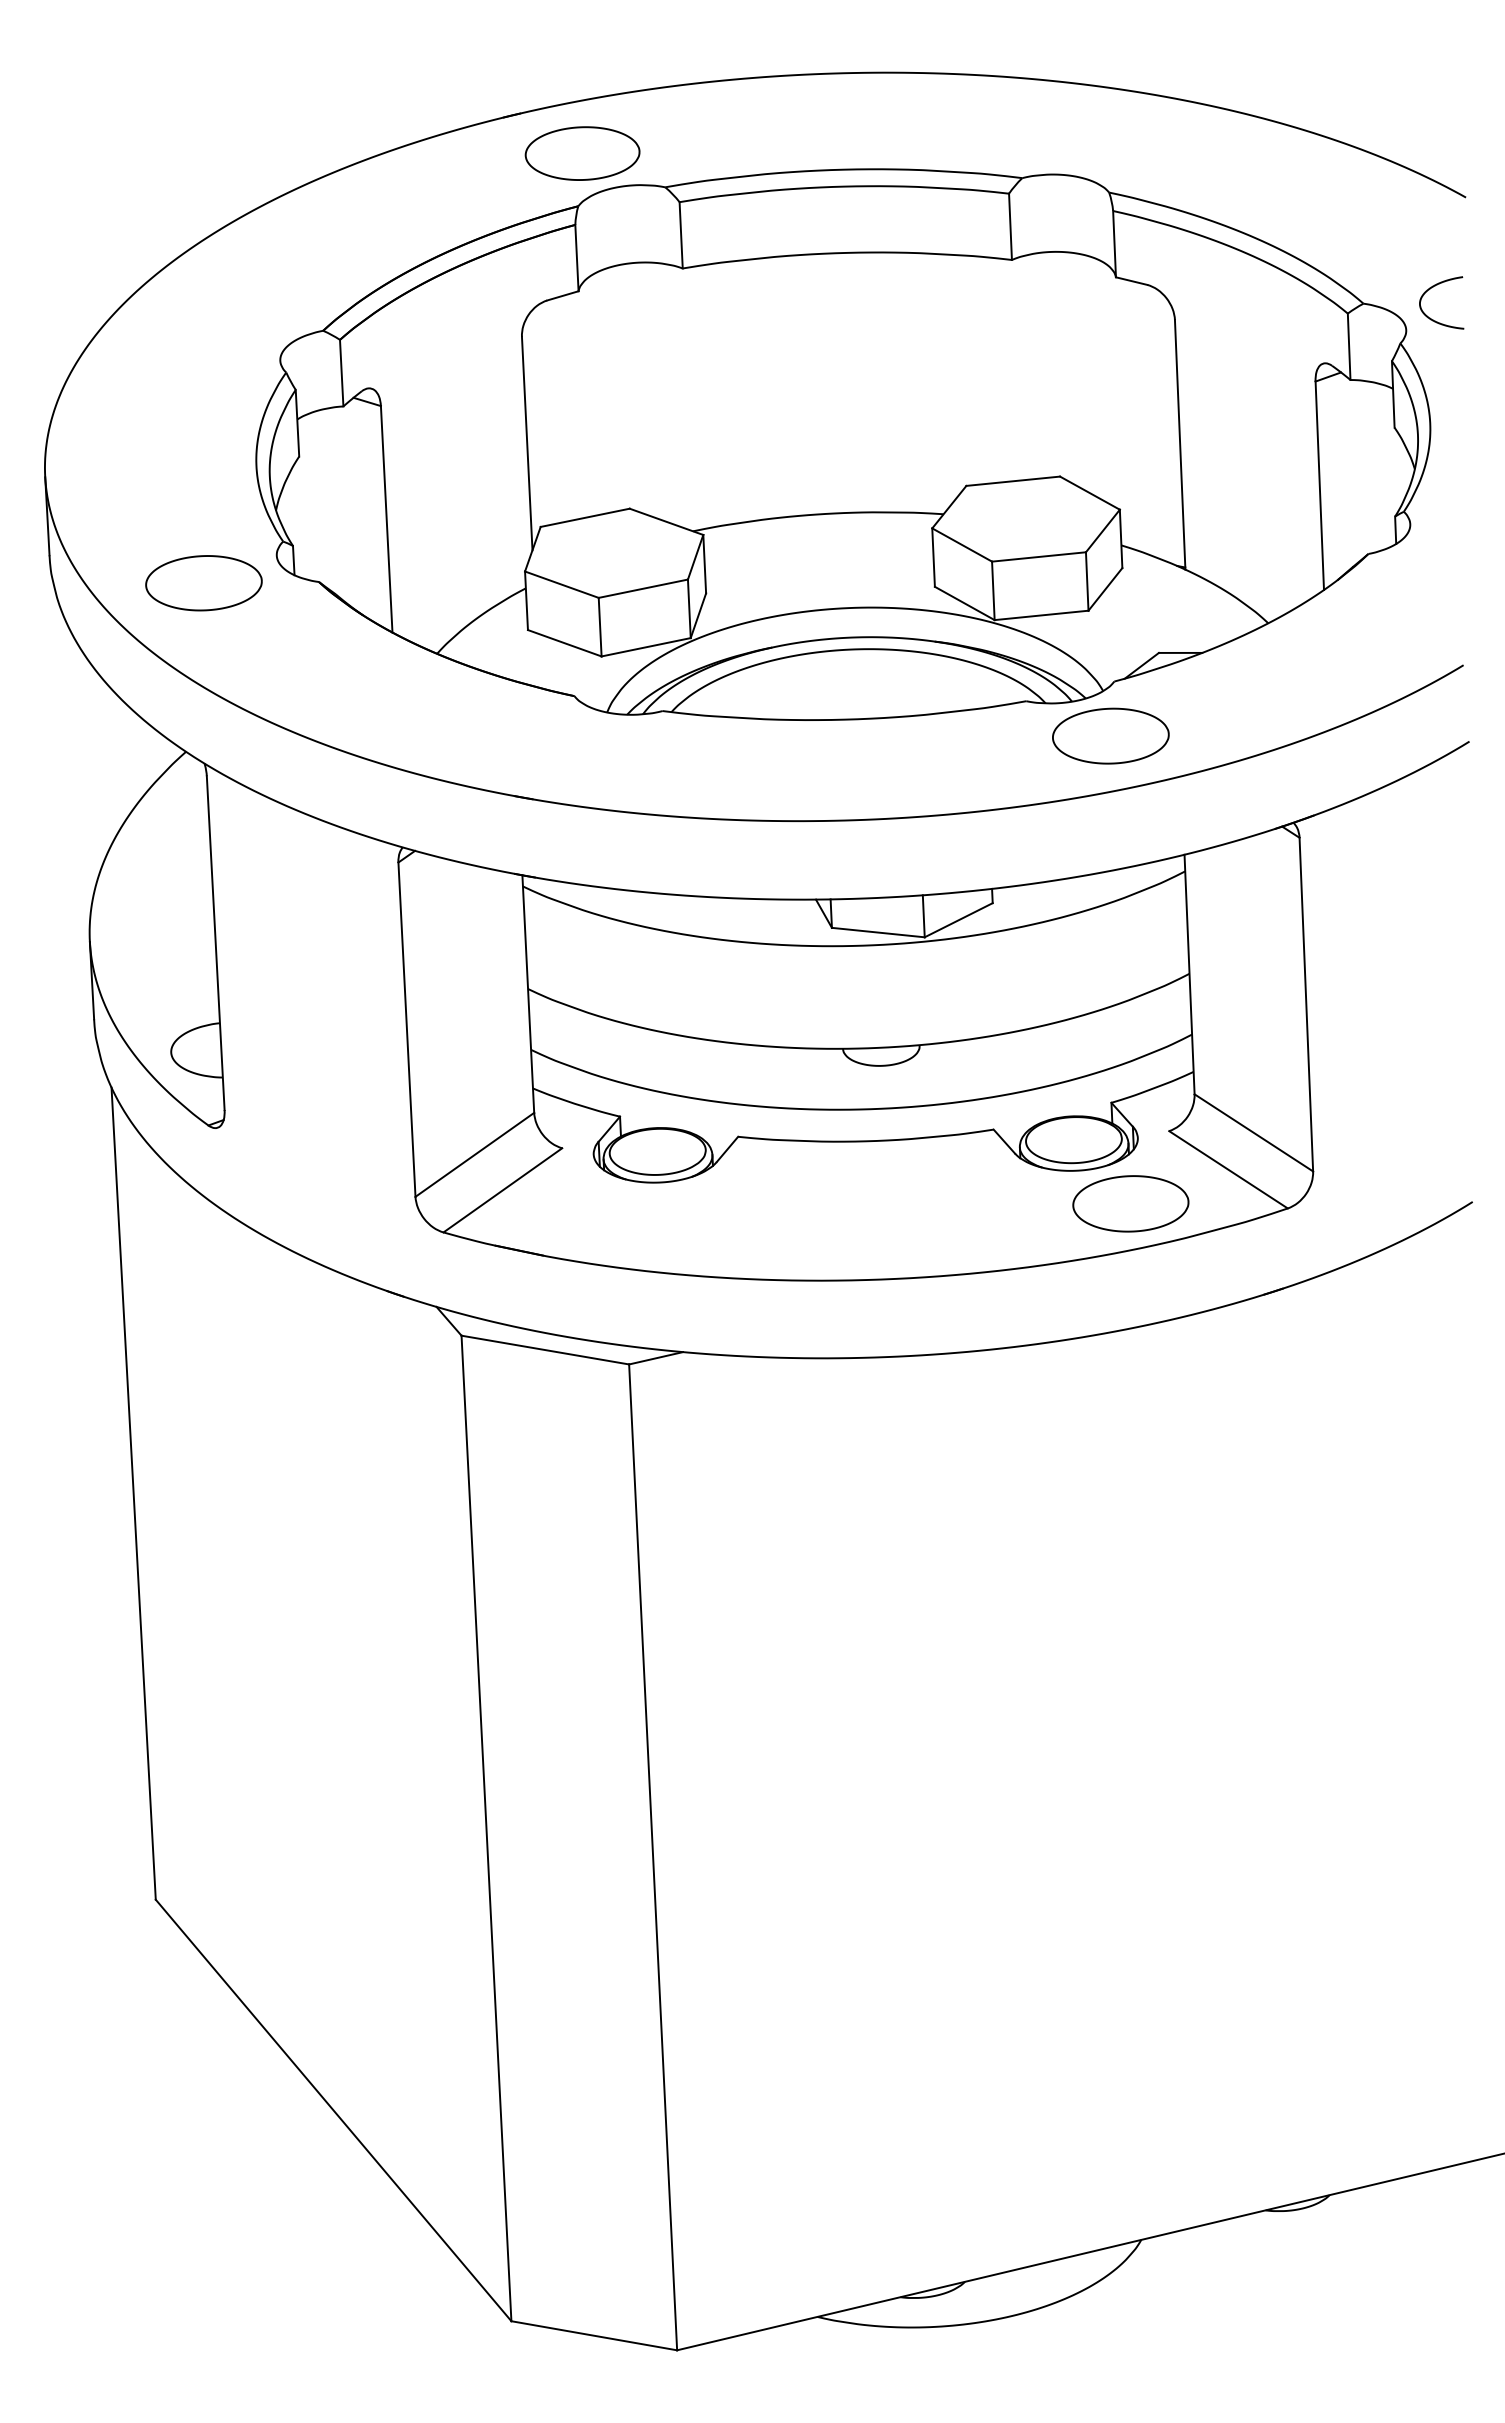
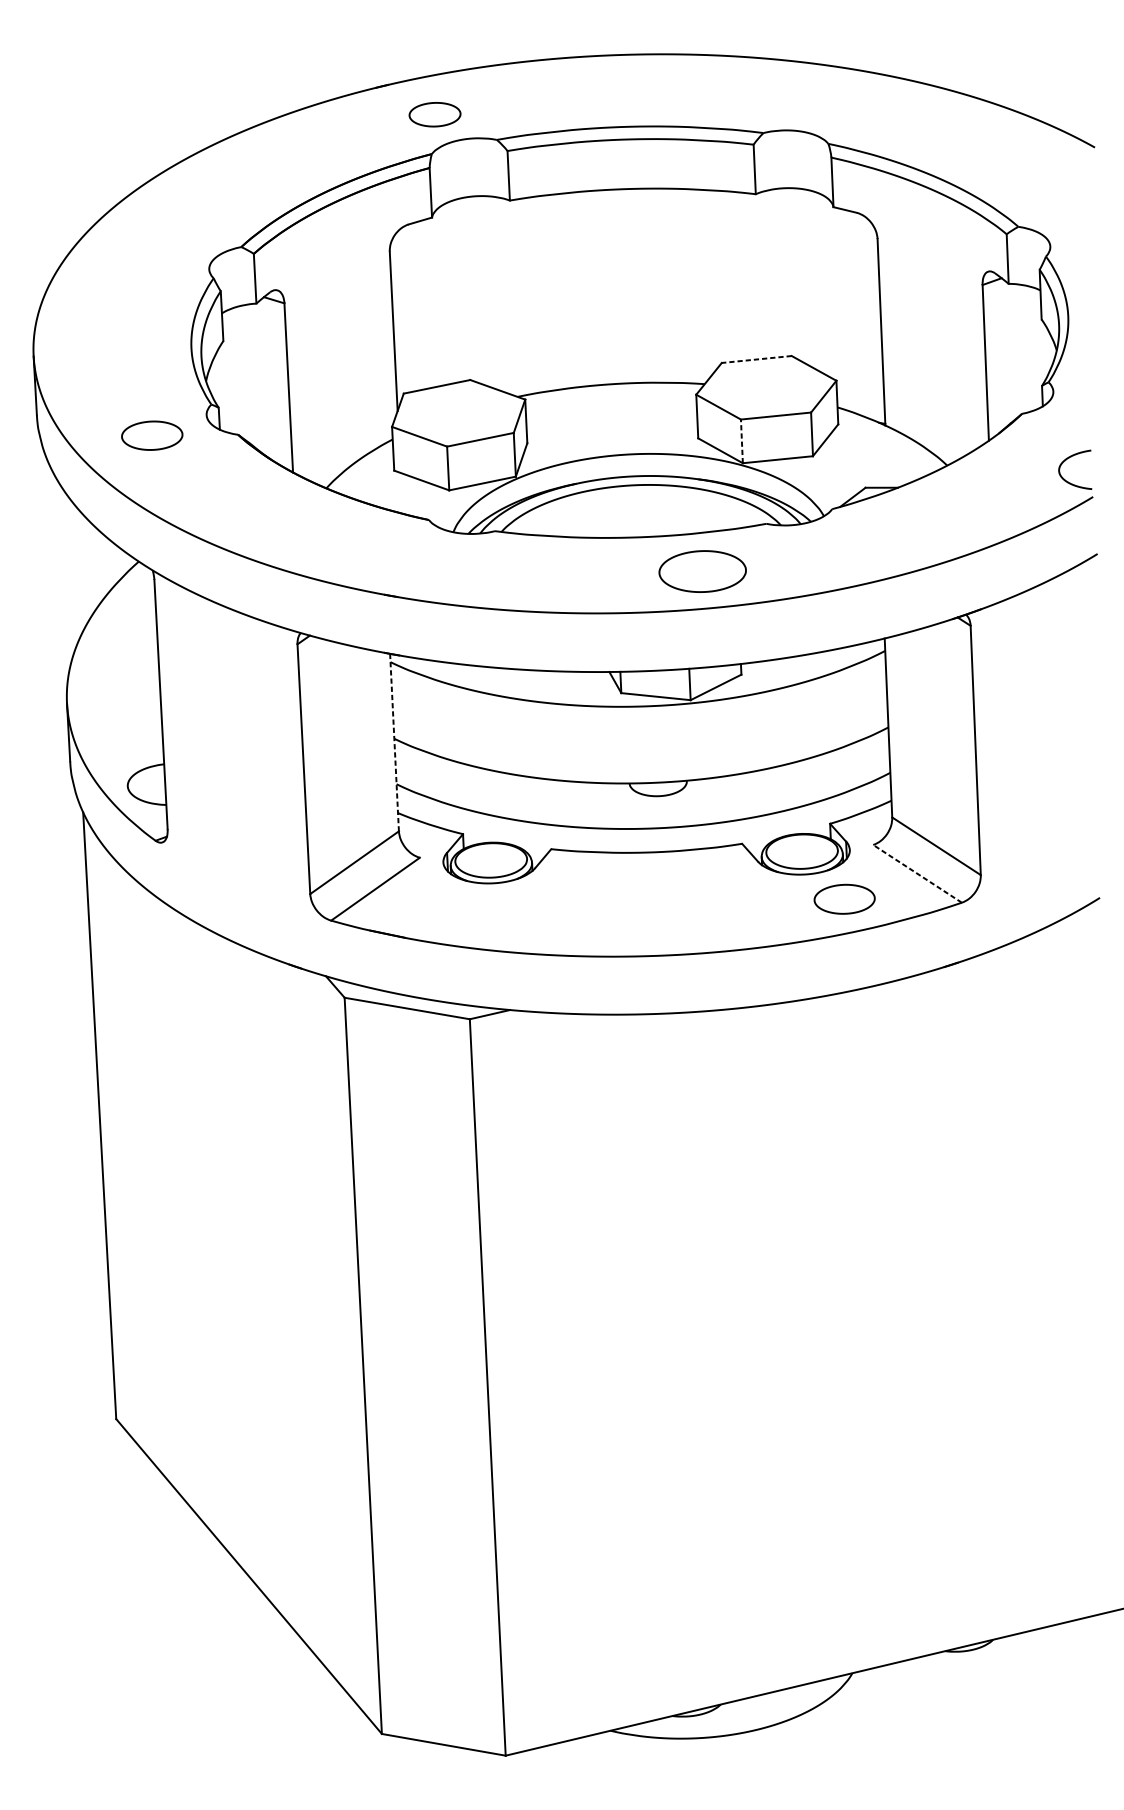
part: (582, 153) -> (435, 114), size x0.6
curve: (1429, 290) -> (1066, 460), moved
line: (1012, 481) -> (756, 359), solid -> dashed
part: (203, 583) -> (151, 435), size x0.7
line: (993, 590) -> (742, 441), solid -> dashed
part: (1110, 735) -> (702, 571), moved
line: (528, 994) -> (394, 742), solid -> dashed
line: (1228, 1169) -> (917, 873), solid -> dashed
part: (1130, 1203) -> (844, 899), size x0.7

